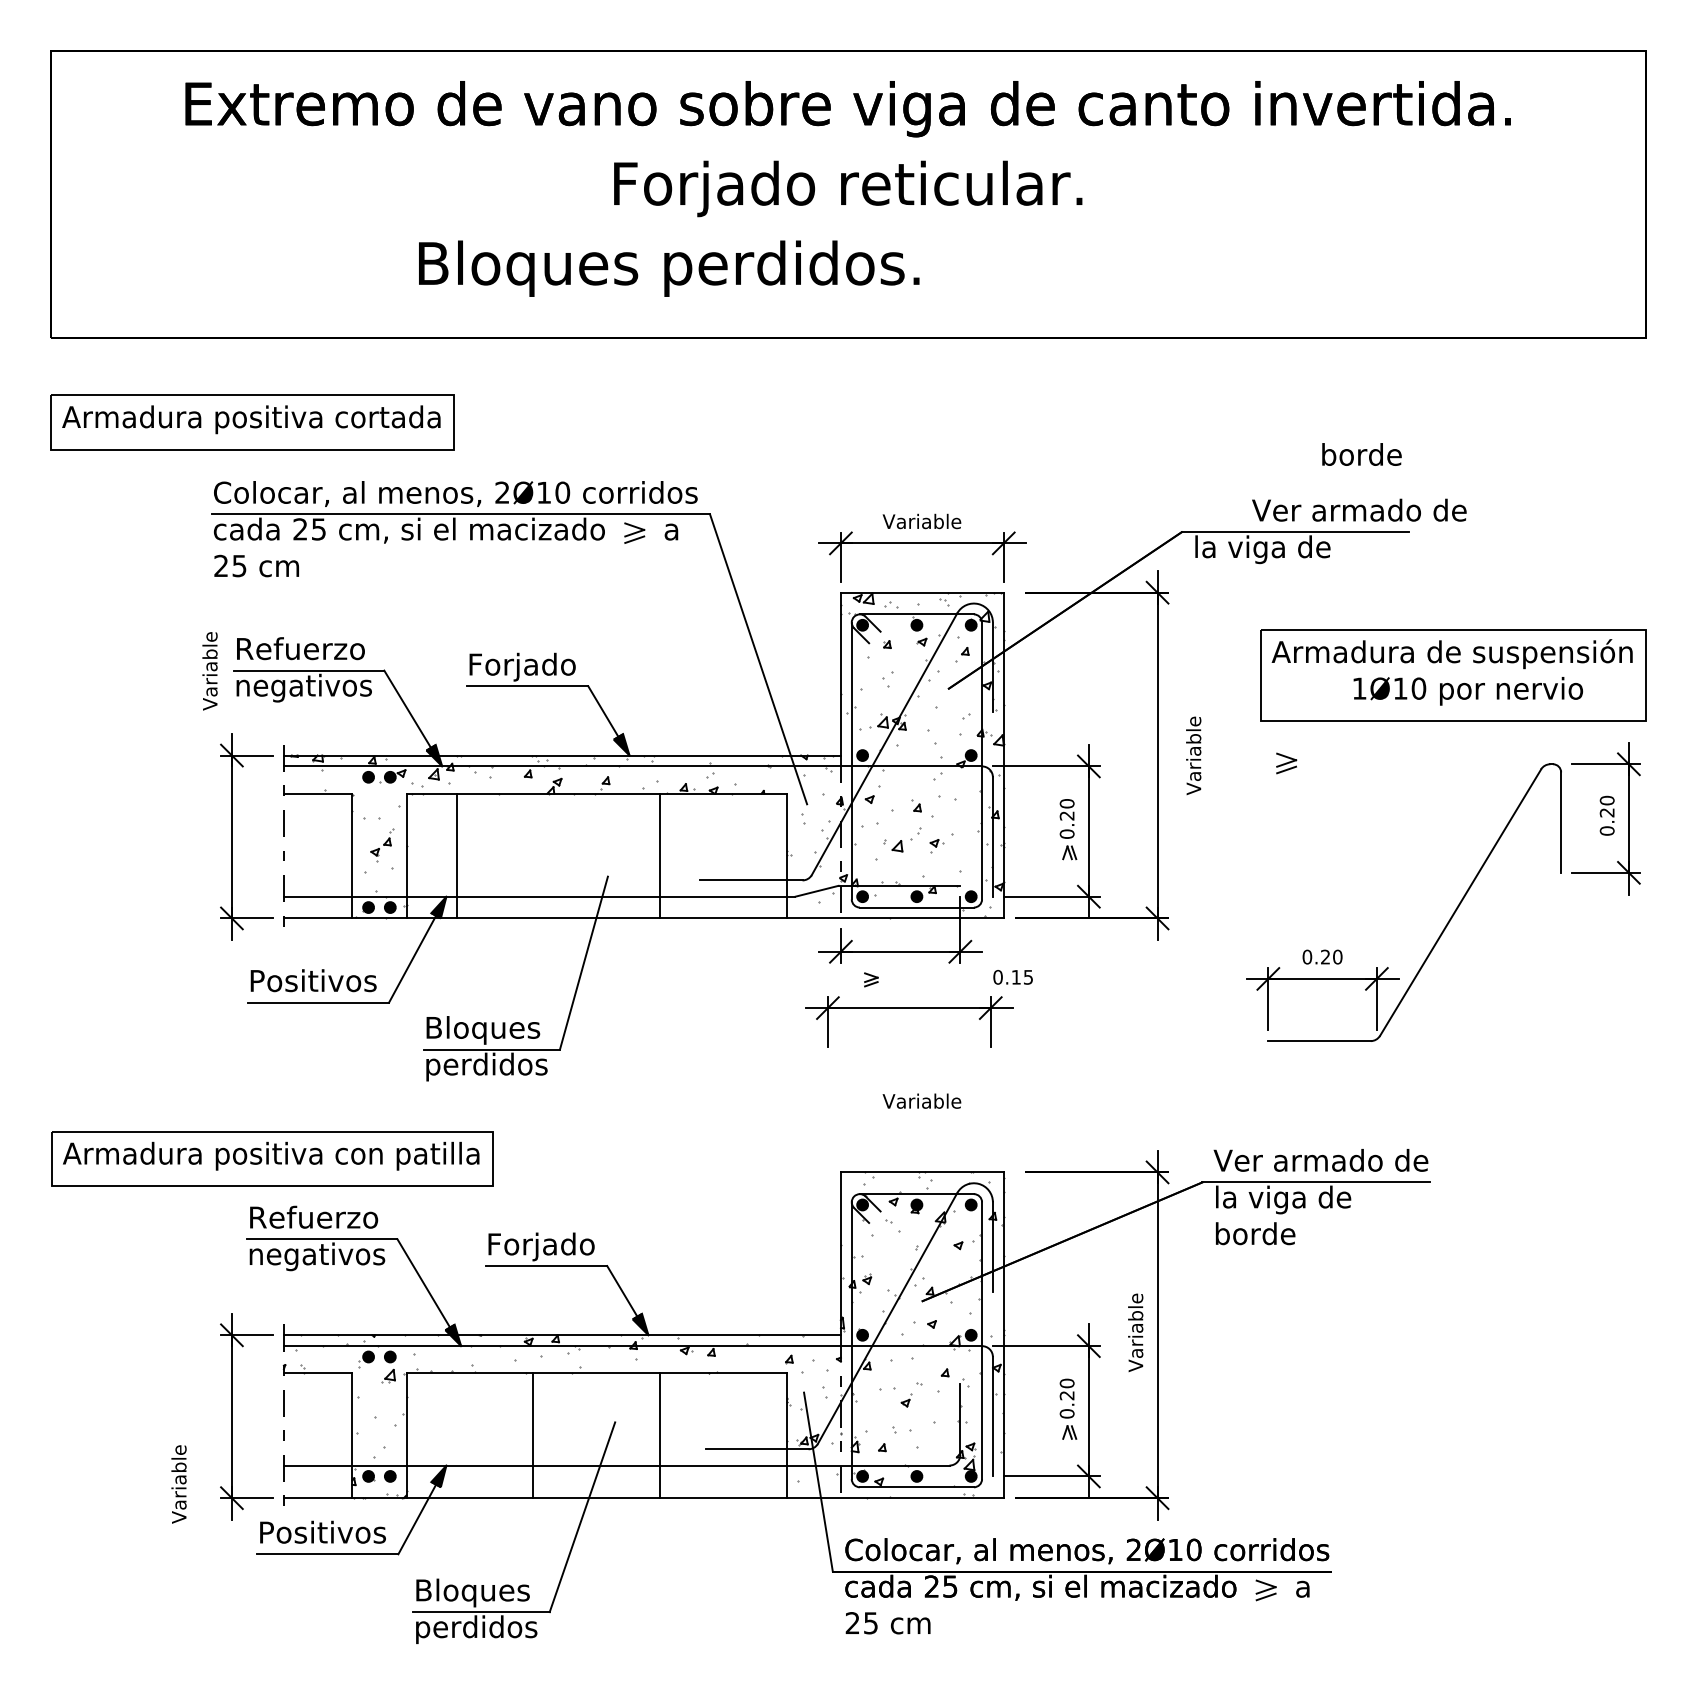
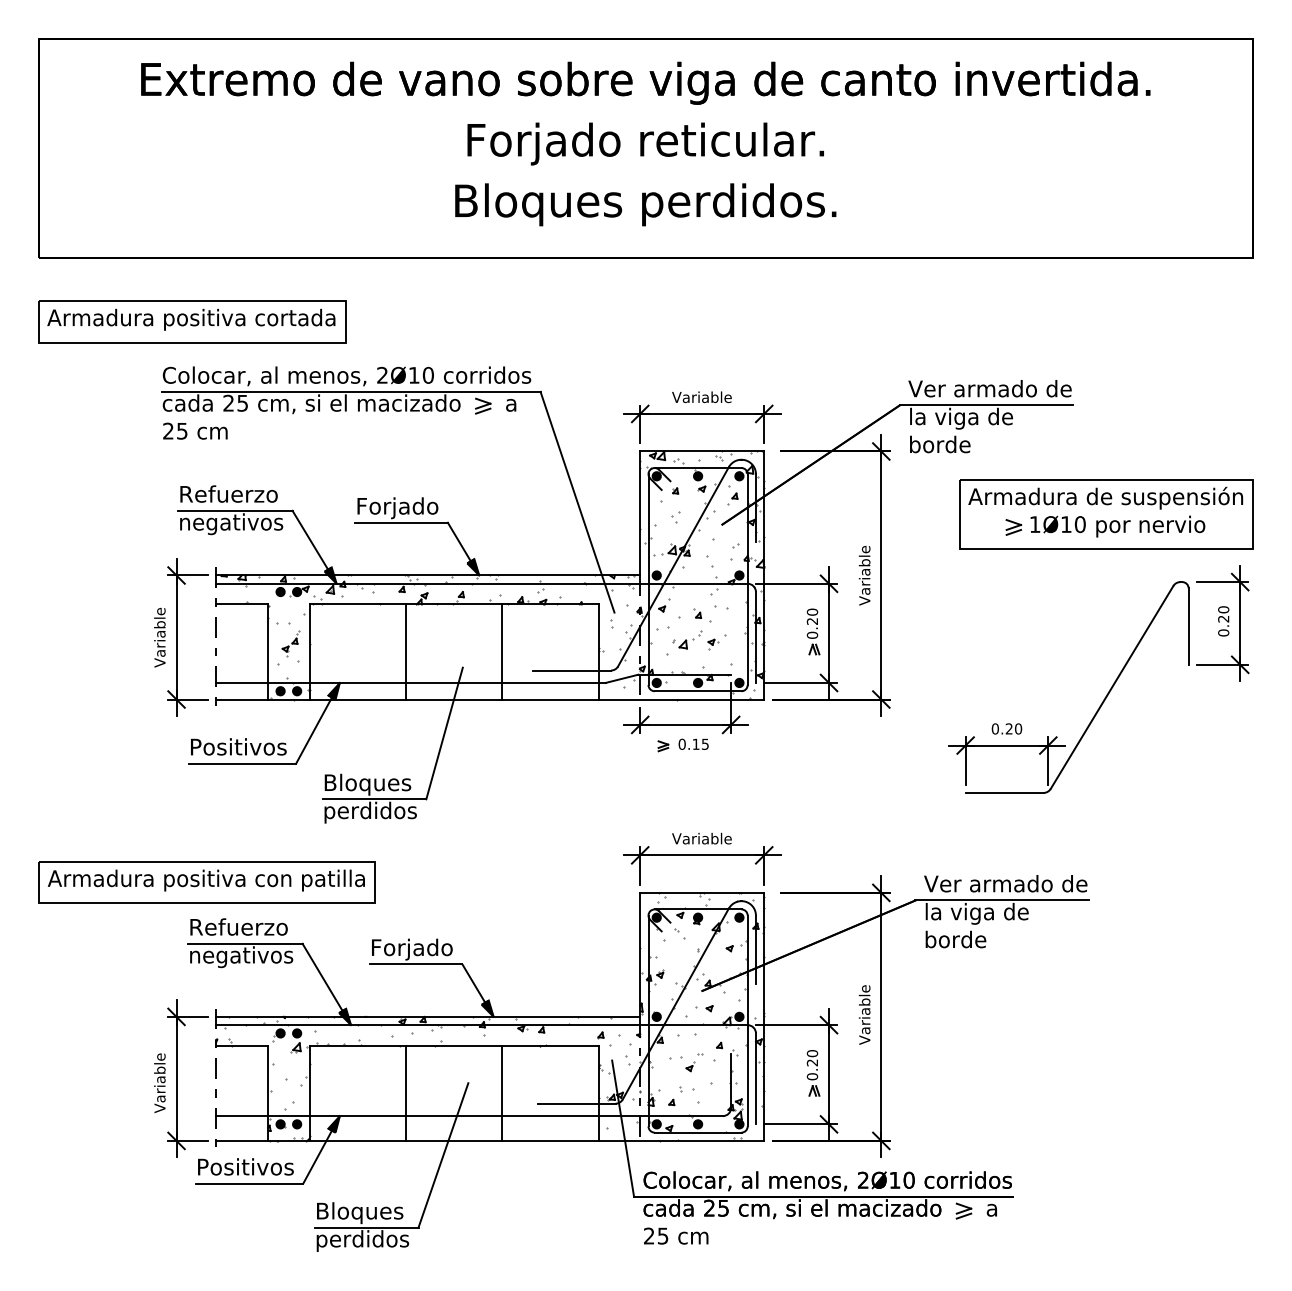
text: (669, 268) -> (646, 204), moved
text: (1361, 454) -> (939, 444), moved
text: (1359, 509) -> (990, 388), moved
text: (209, 671) -> (159, 637), moved
text: (1193, 755) -> (864, 575), moved
part: (1286, 763) -> (1013, 527), moved
line: (457, 855) -> (406, 651), moved
text: (1012, 977) -> (693, 744), moved
part: (909, 1008) -> (702, 855), moved
text: (178, 1484) -> (159, 1083), moved

